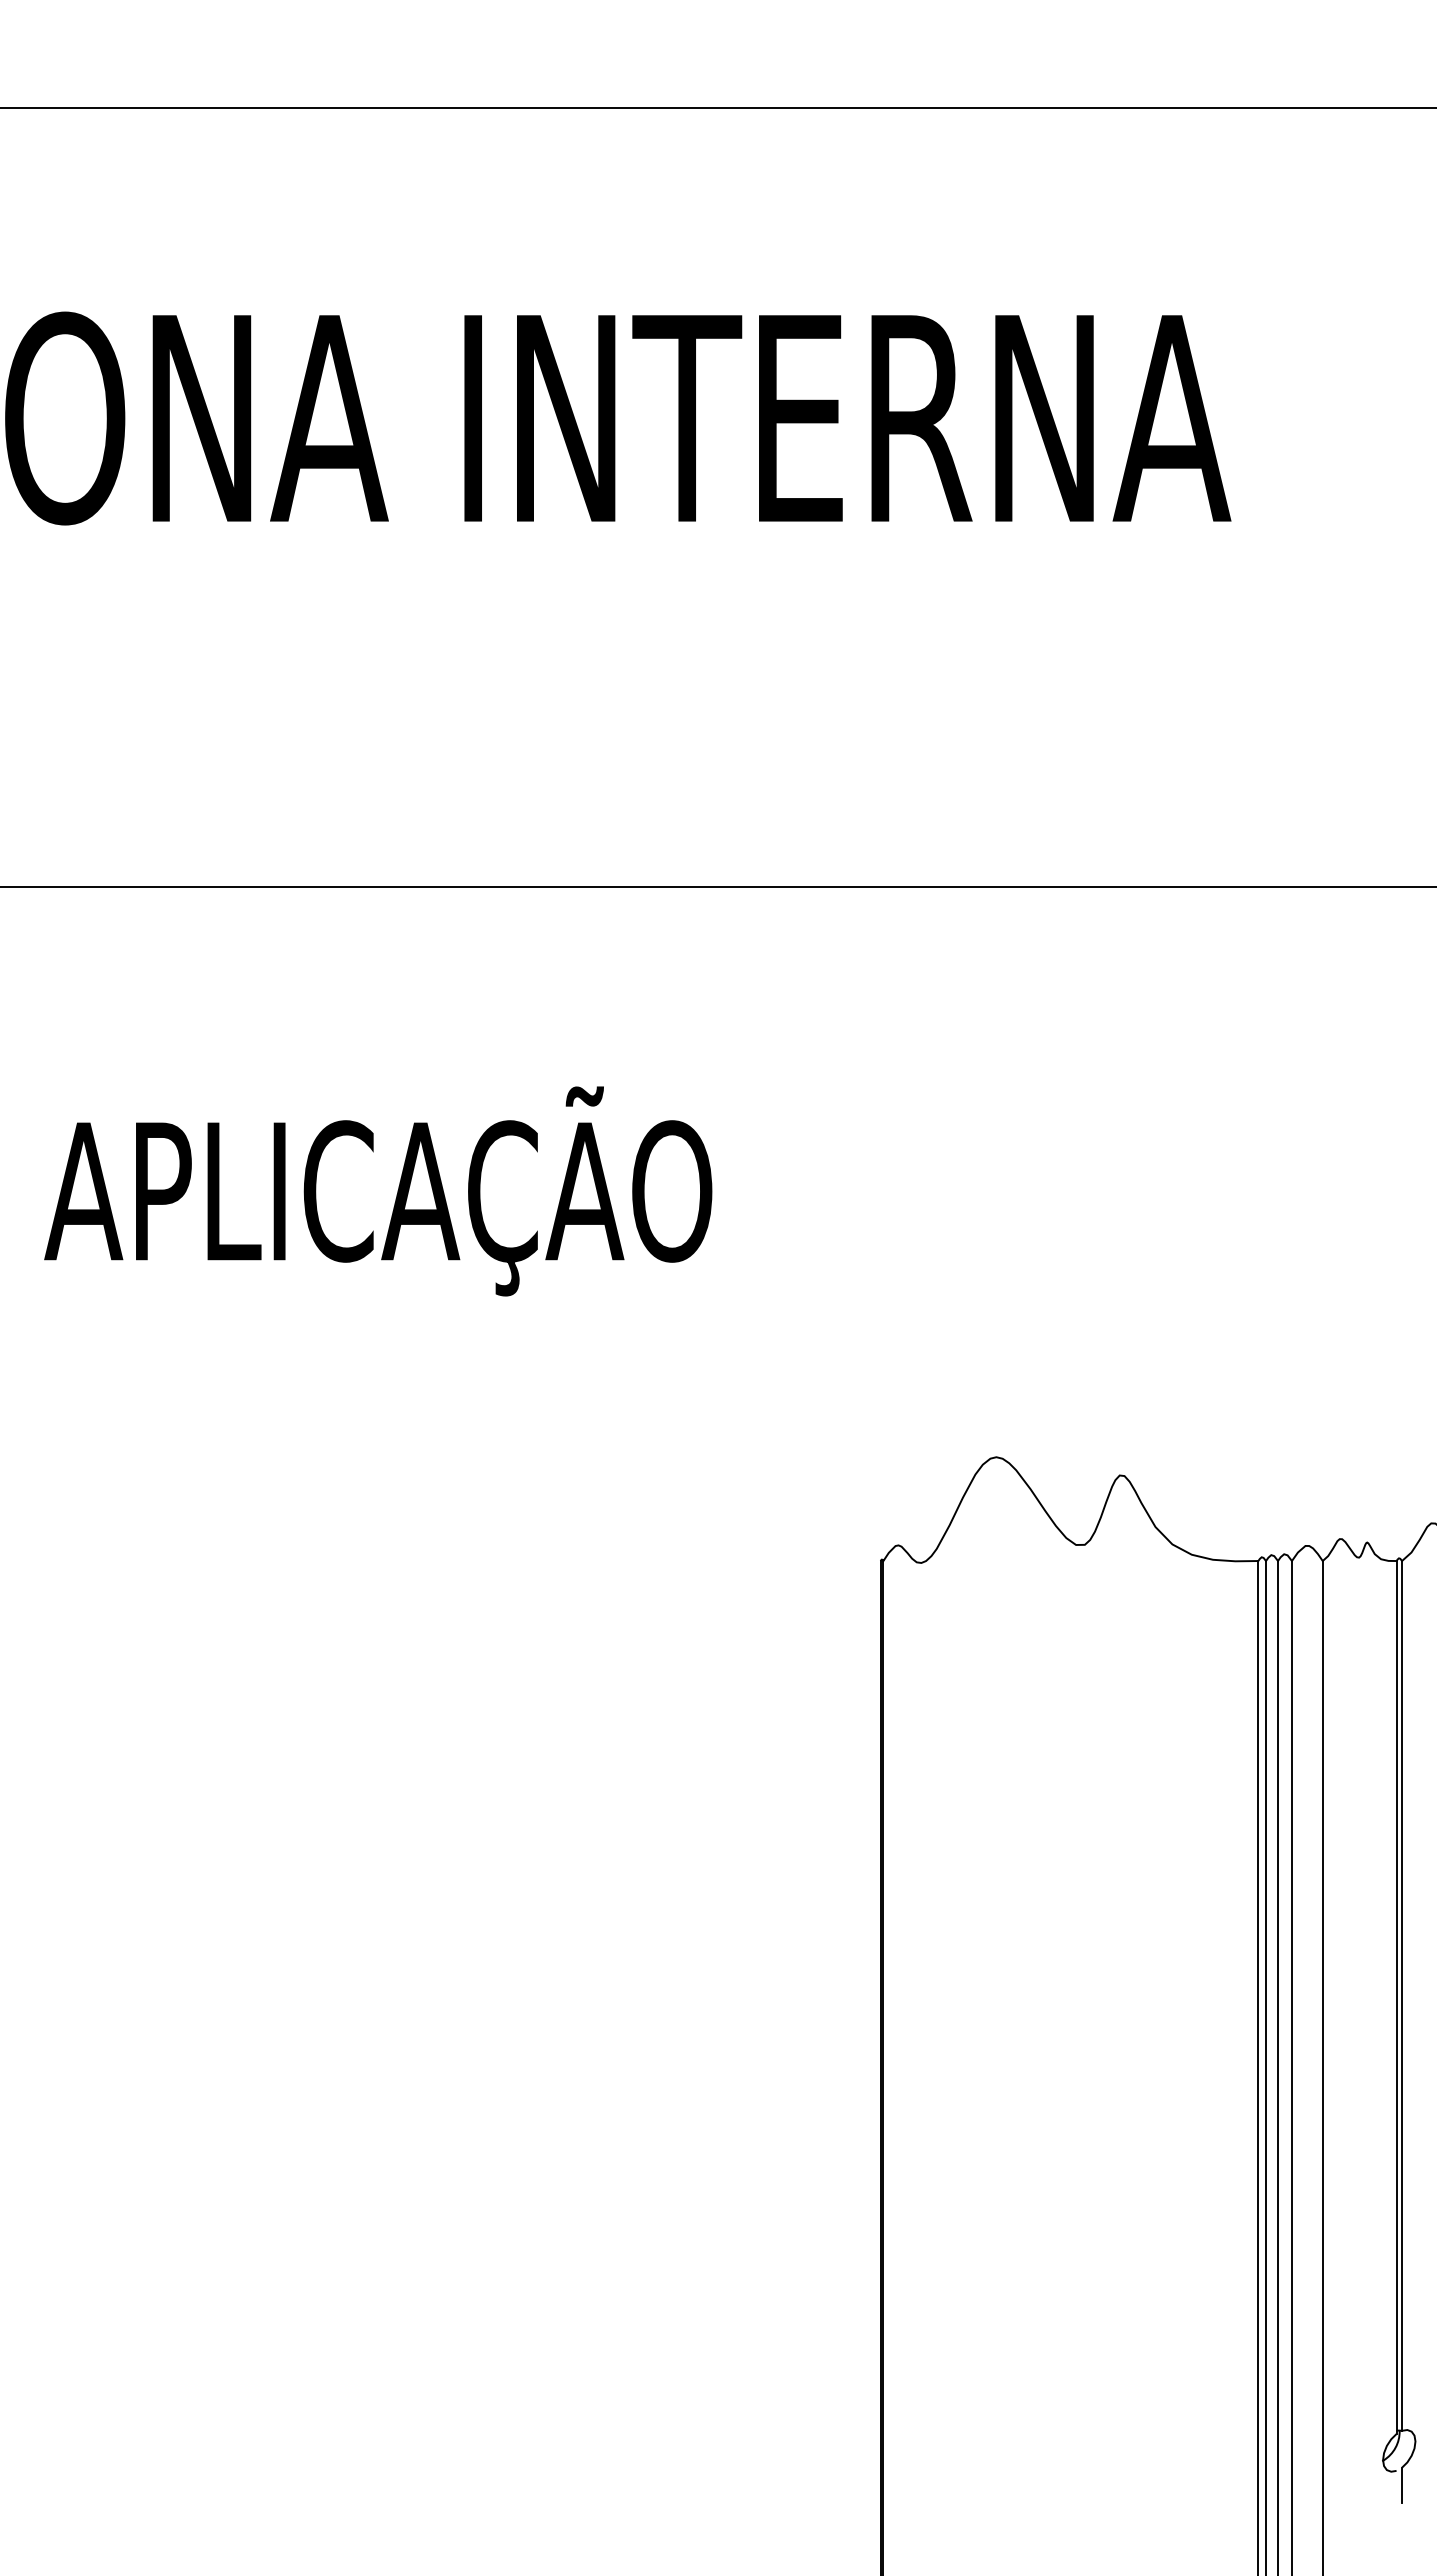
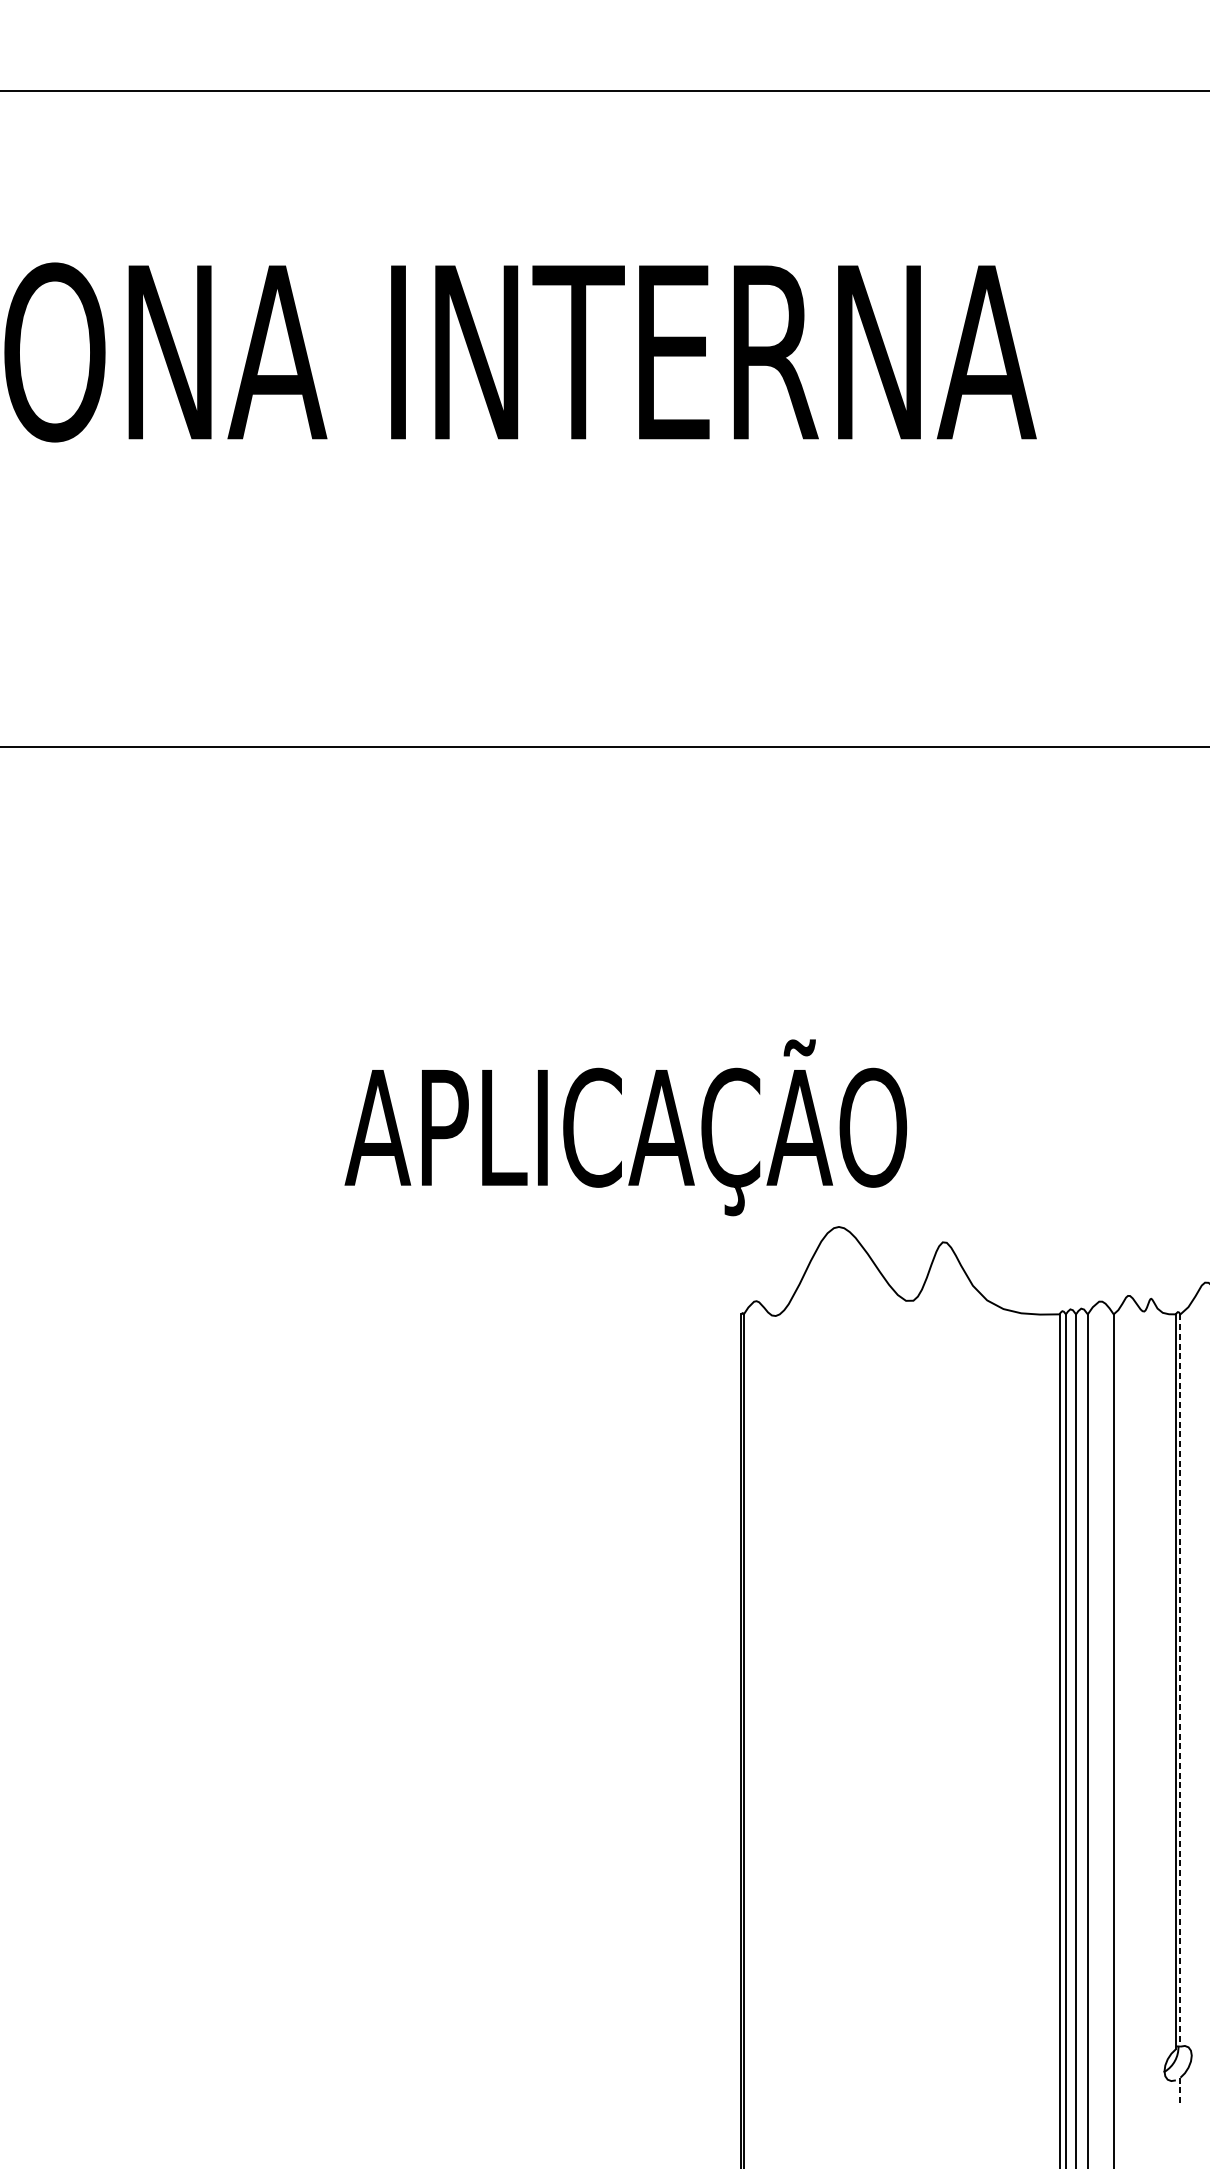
text: (378, 1191) -> (626, 1127), moved
line: (1402, 1995) -> (1180, 1680), solid -> dashed
line: (1402, 2485) -> (1180, 2092), solid -> dashed

